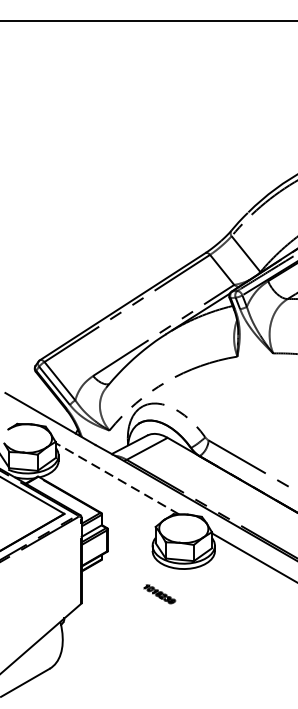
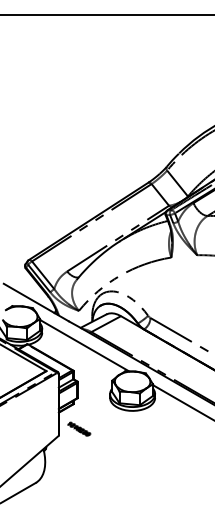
line: (117, 478) -> (84, 345), dashed -> solid
part: (160, 593) -> (79, 428), moved

